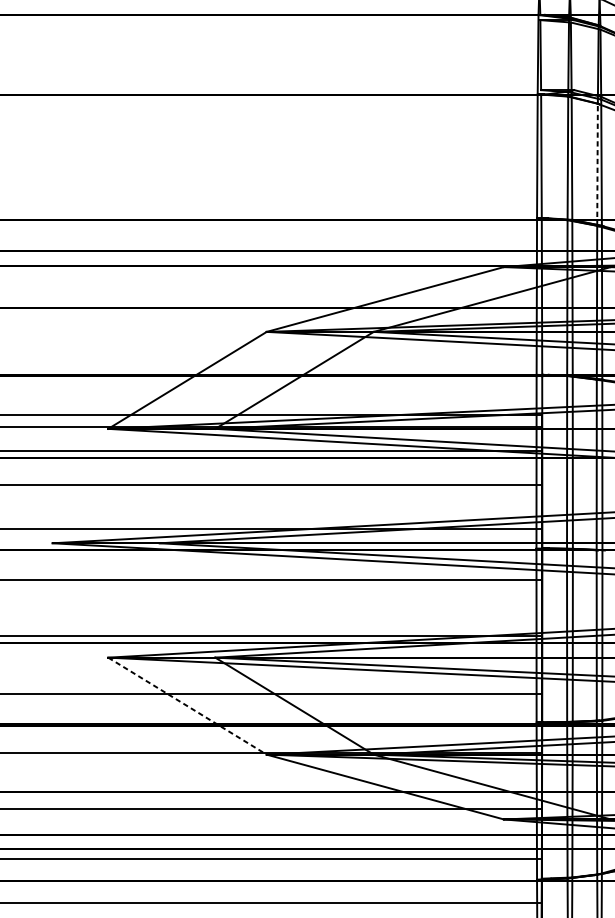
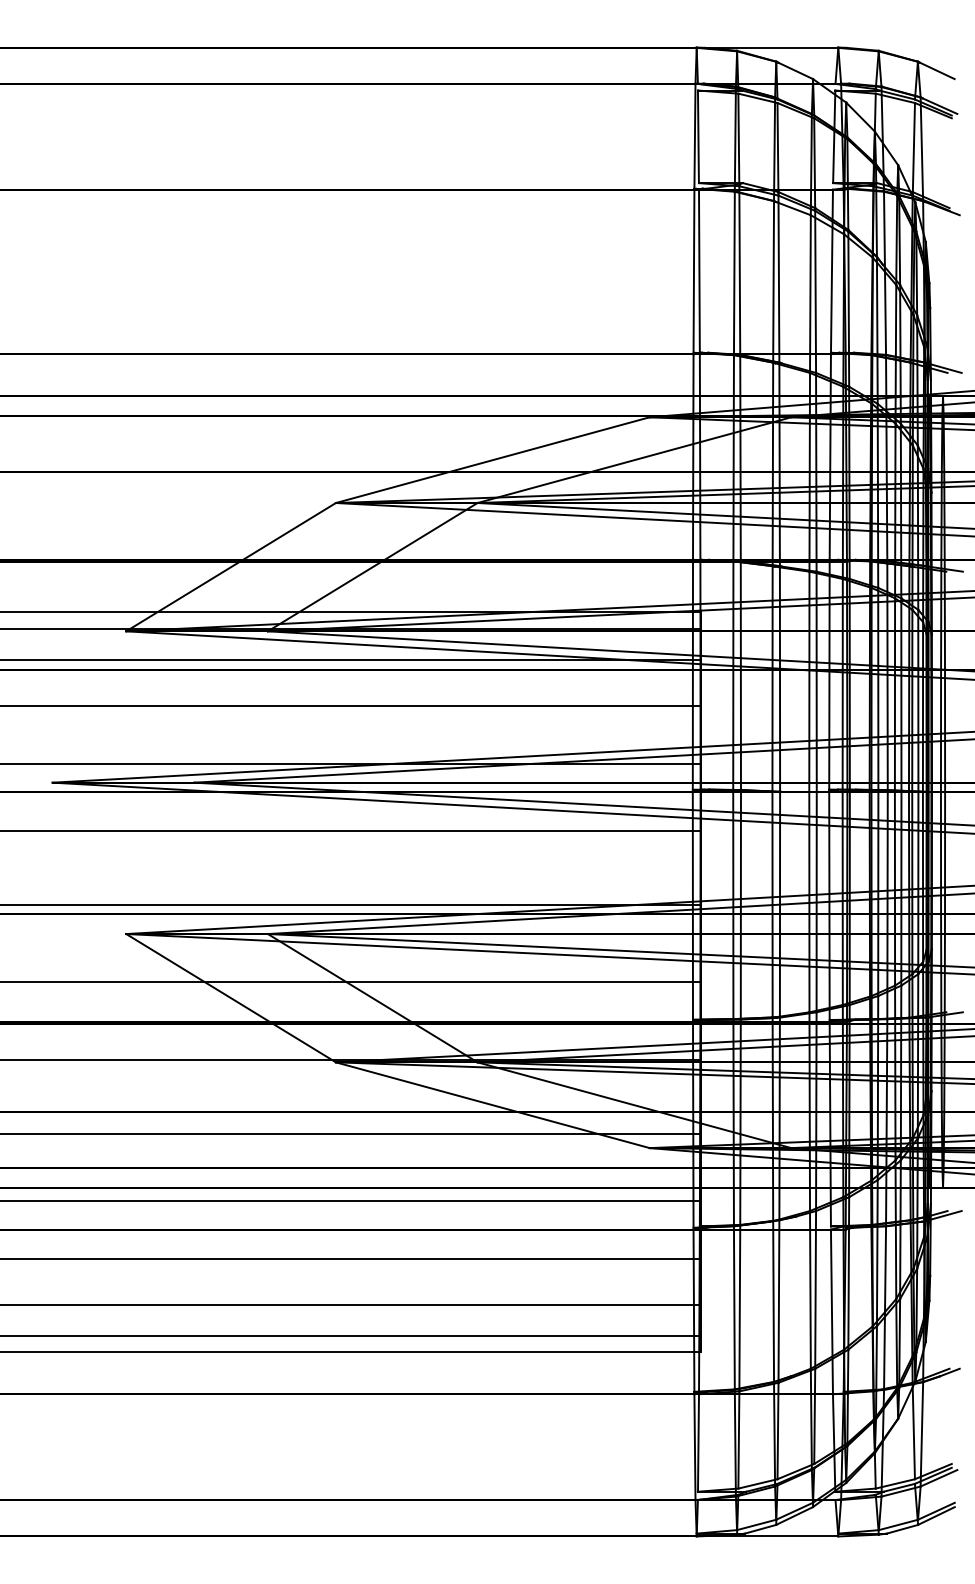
line: (597, 164) -> (773, 281), dashed -> solid
line: (187, 706) -> (231, 998), dashed -> solid

